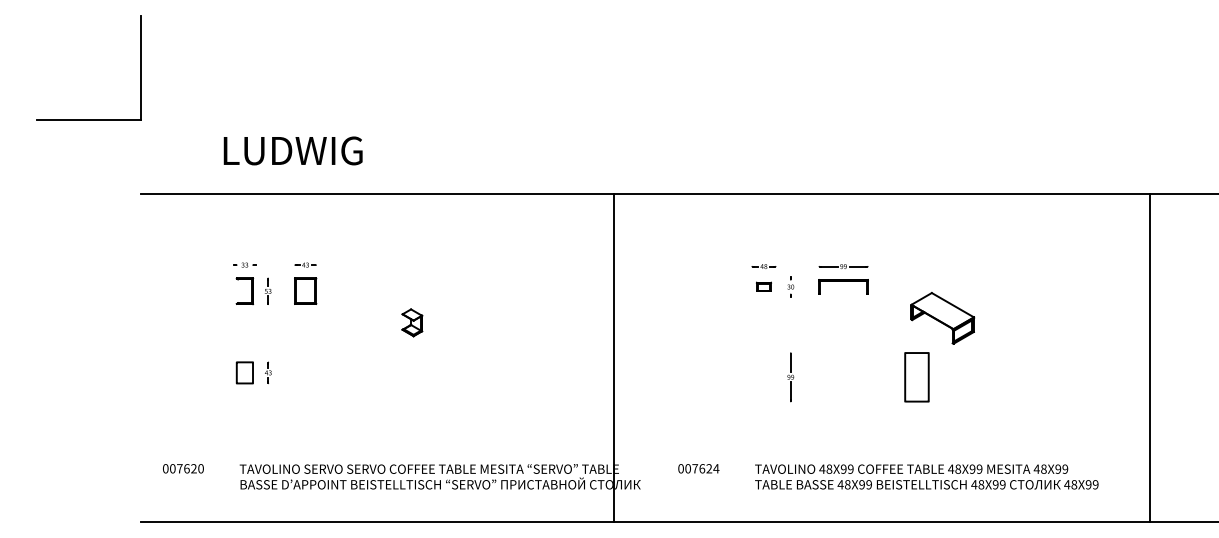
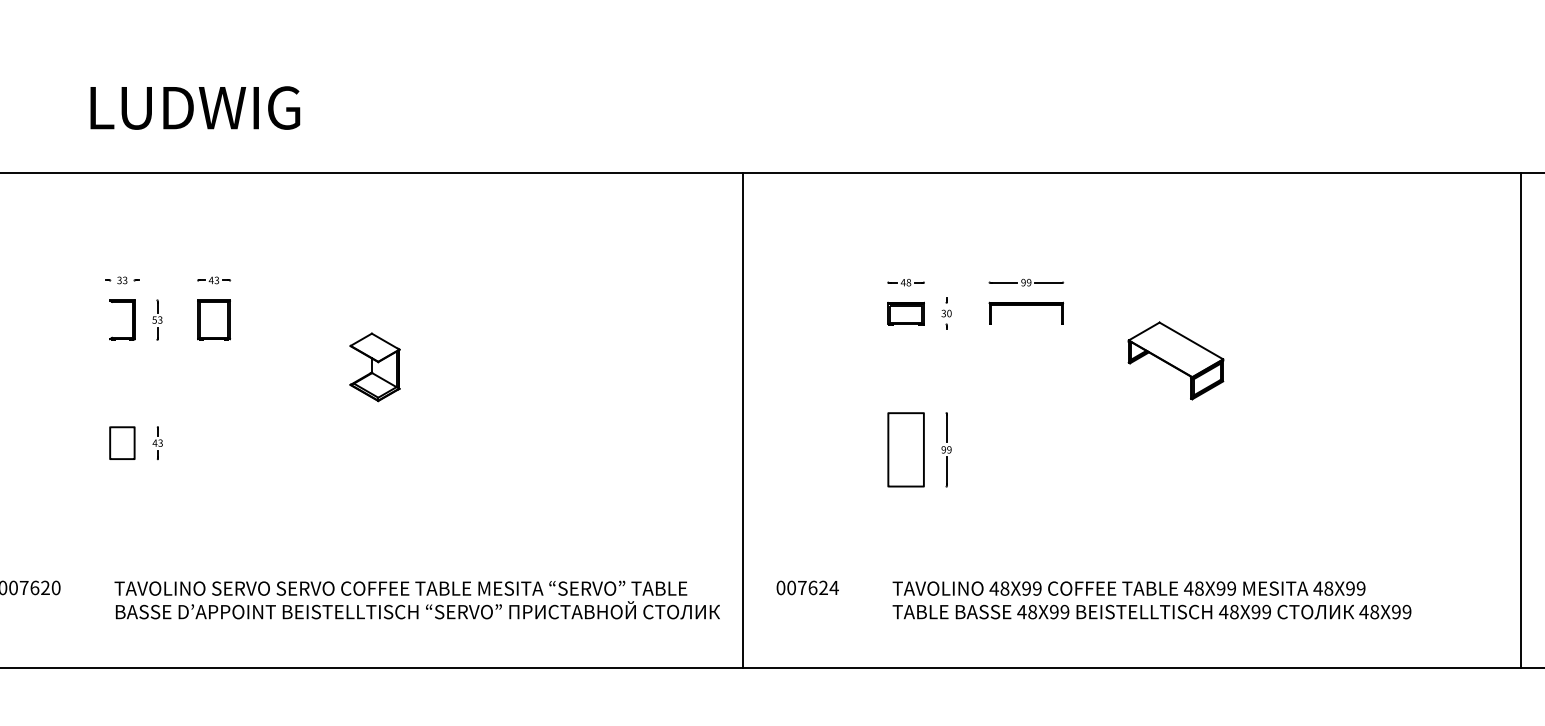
part: (763, 286) -> (905, 312), size x1.67
part: (412, 322) -> (375, 367), size x1.67
line: (613, 357) -> (742, 419), moved
line: (1150, 357) -> (1521, 419), moved
part: (916, 377) -> (905, 450), moved

